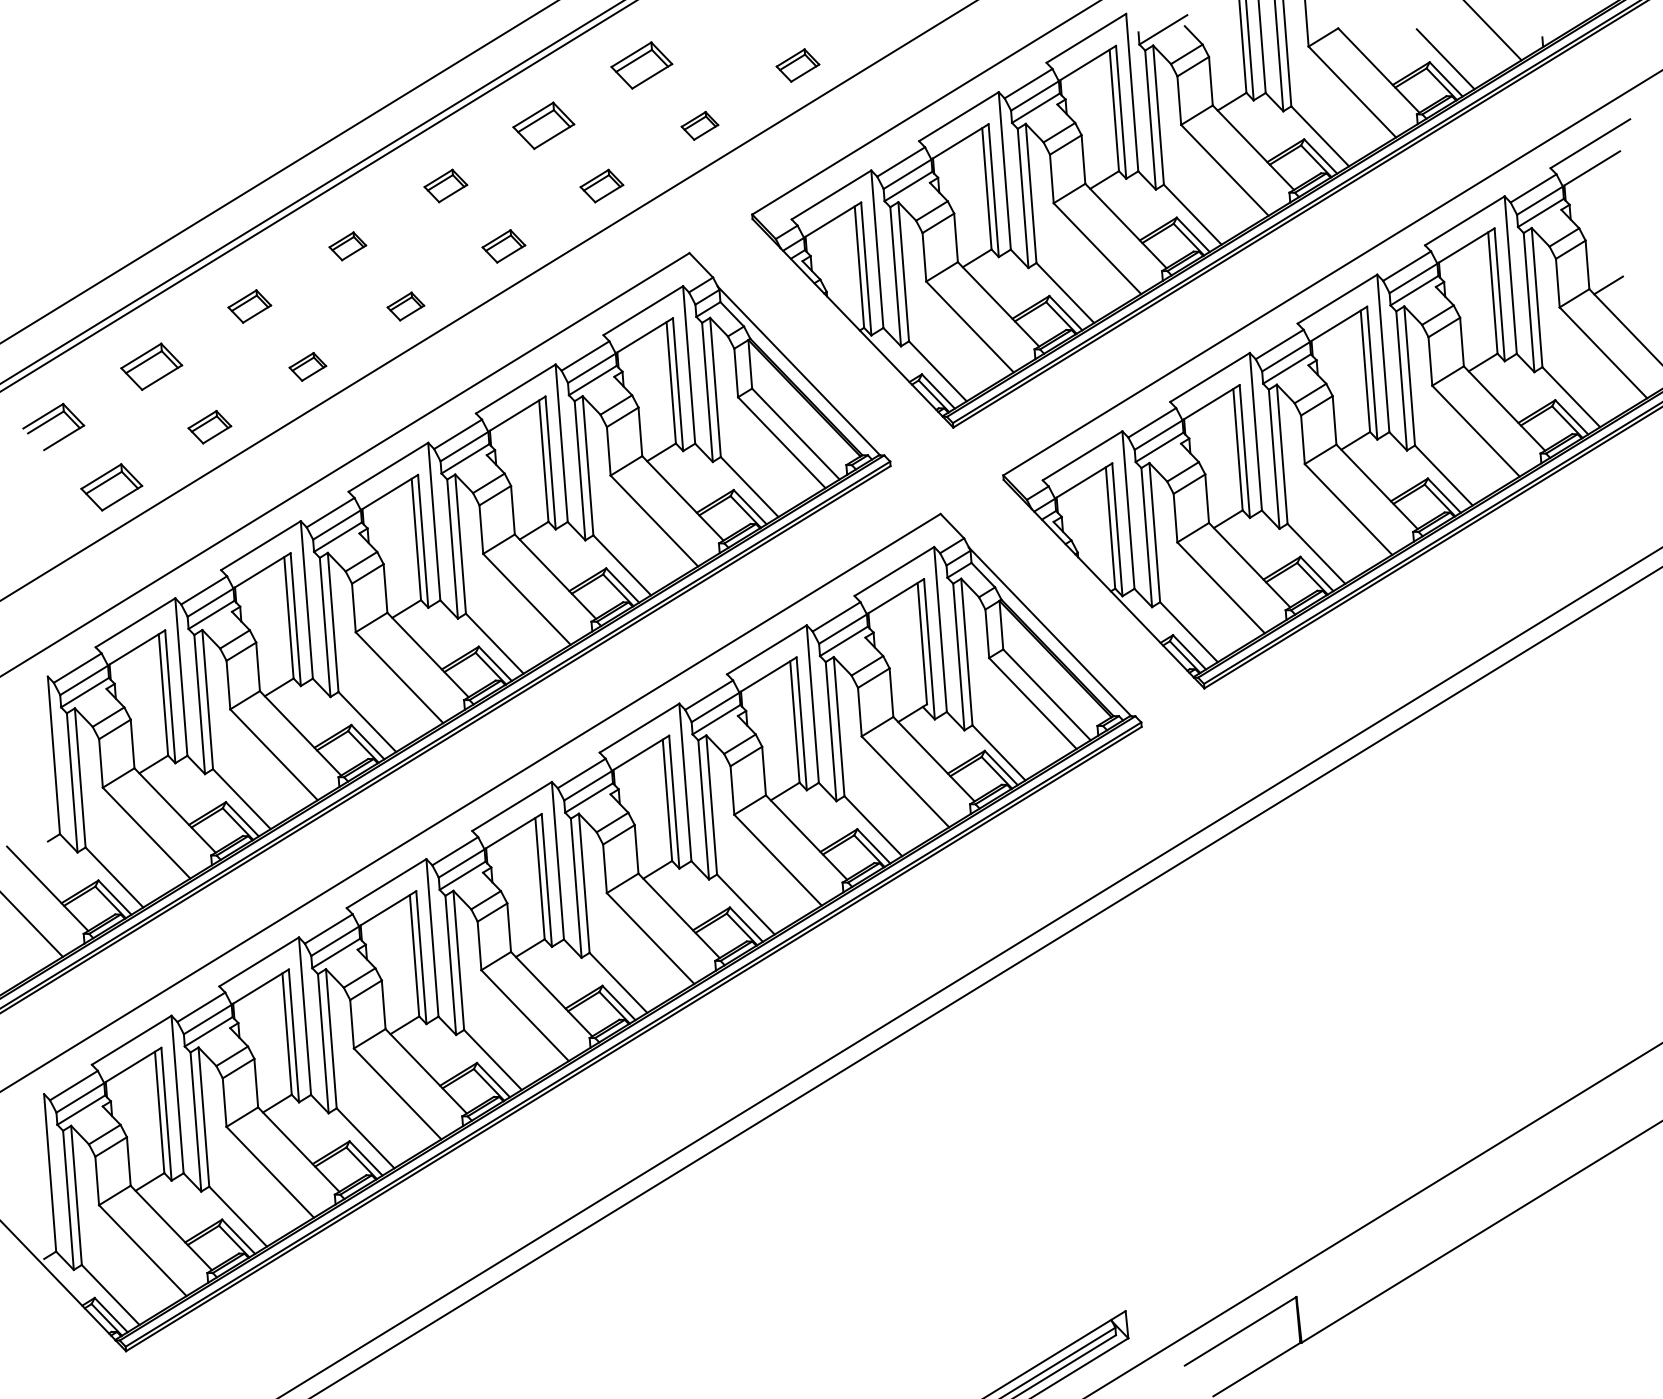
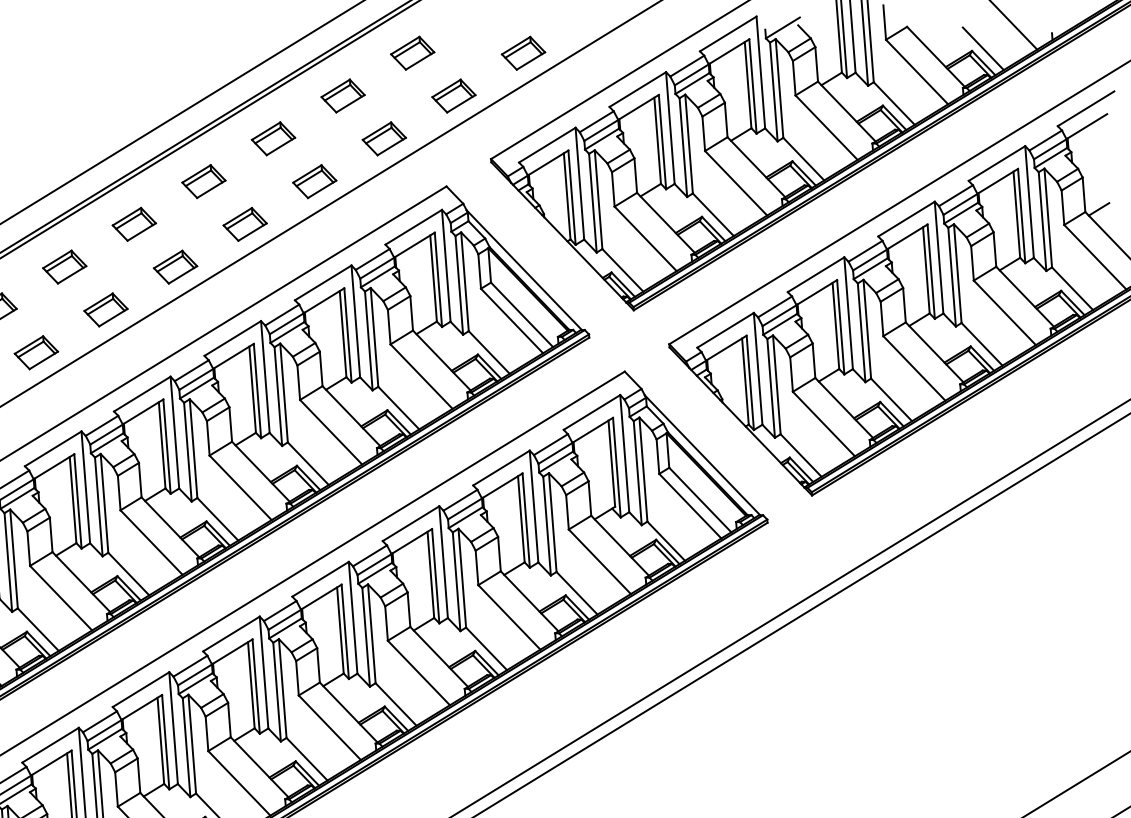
part: (797, 65) -> (523, 53), size x1.43
part: (699, 125) -> (453, 95), size x1.67
part: (445, 185) -> (273, 138), size x1.43
part: (601, 185) -> (384, 138), size x1.43
part: (347, 246) -> (203, 181), size x1.67
part: (503, 246) -> (314, 181), size x1.43
part: (249, 306) -> (134, 224), size x1.43
part: (405, 306) -> (244, 224), size x1.67
part: (307, 366) -> (175, 266), size x1.67
part: (209, 427) -> (105, 310), size x1.43

